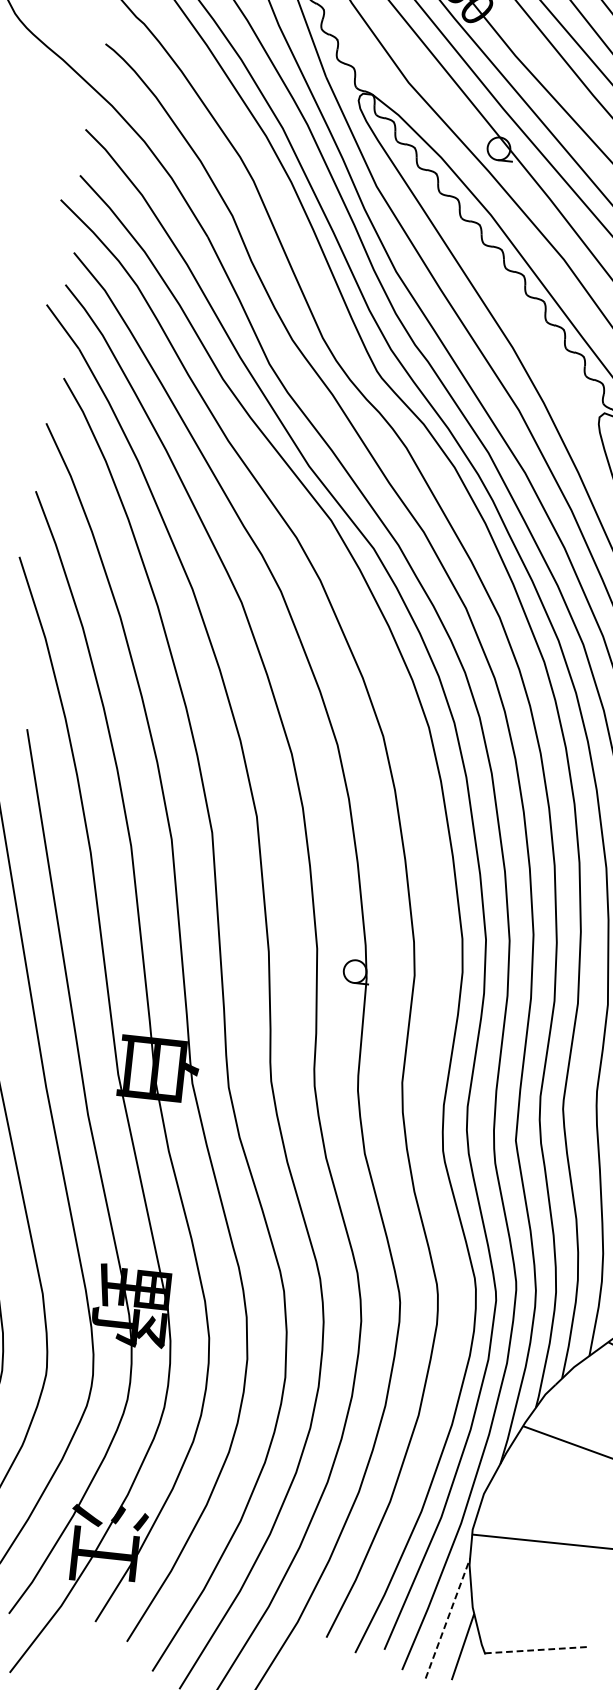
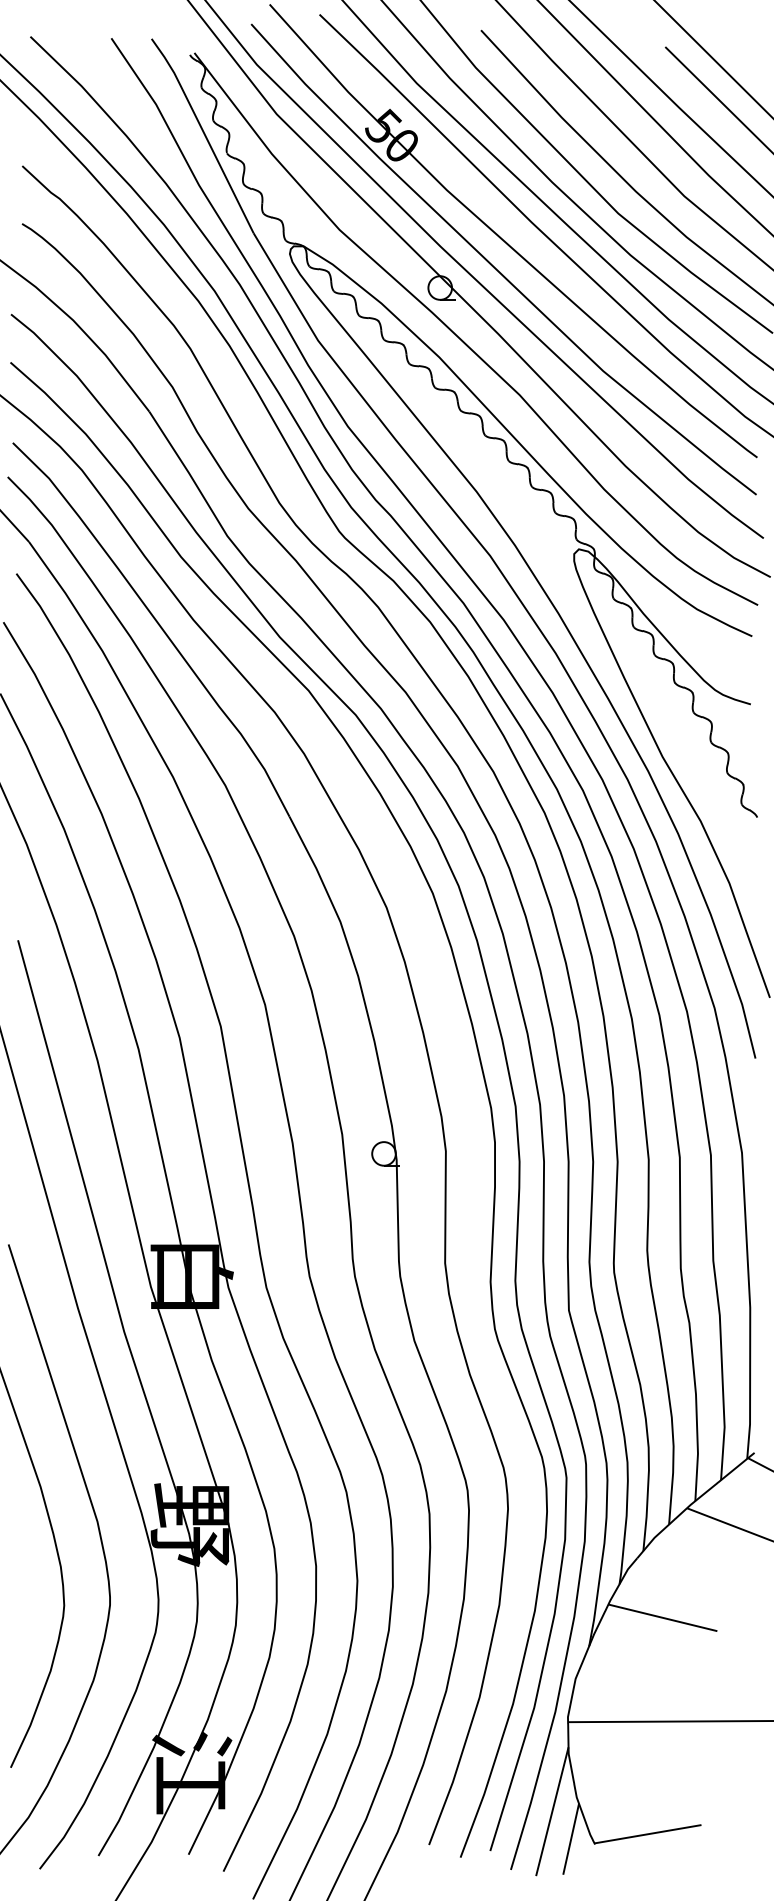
line: (448, 1618) -> (552, 1811), dashed -> solid
line: (537, 1650) -> (648, 1834), dashed -> solid

